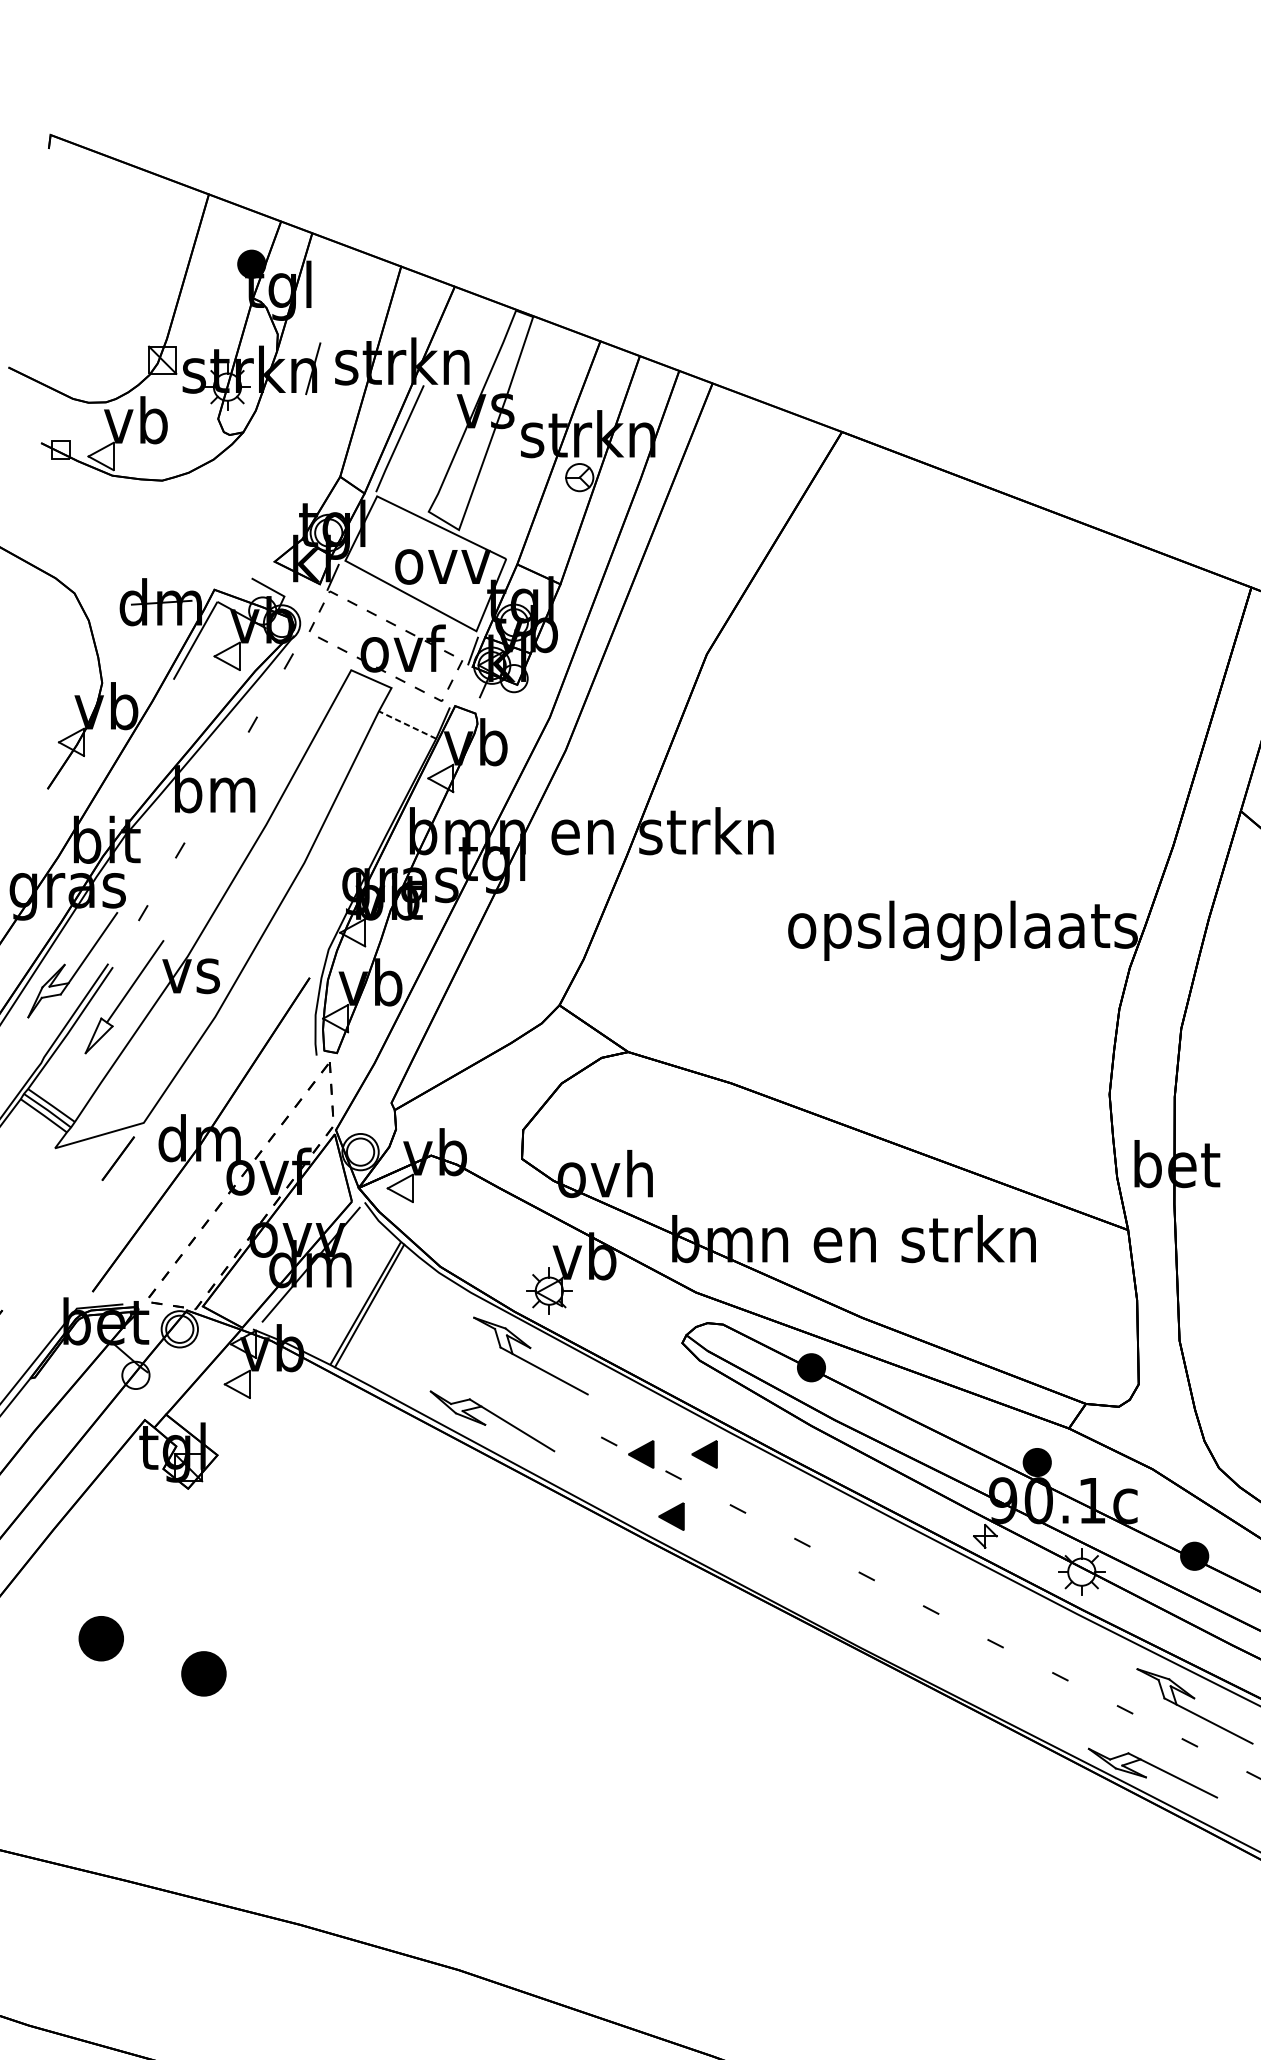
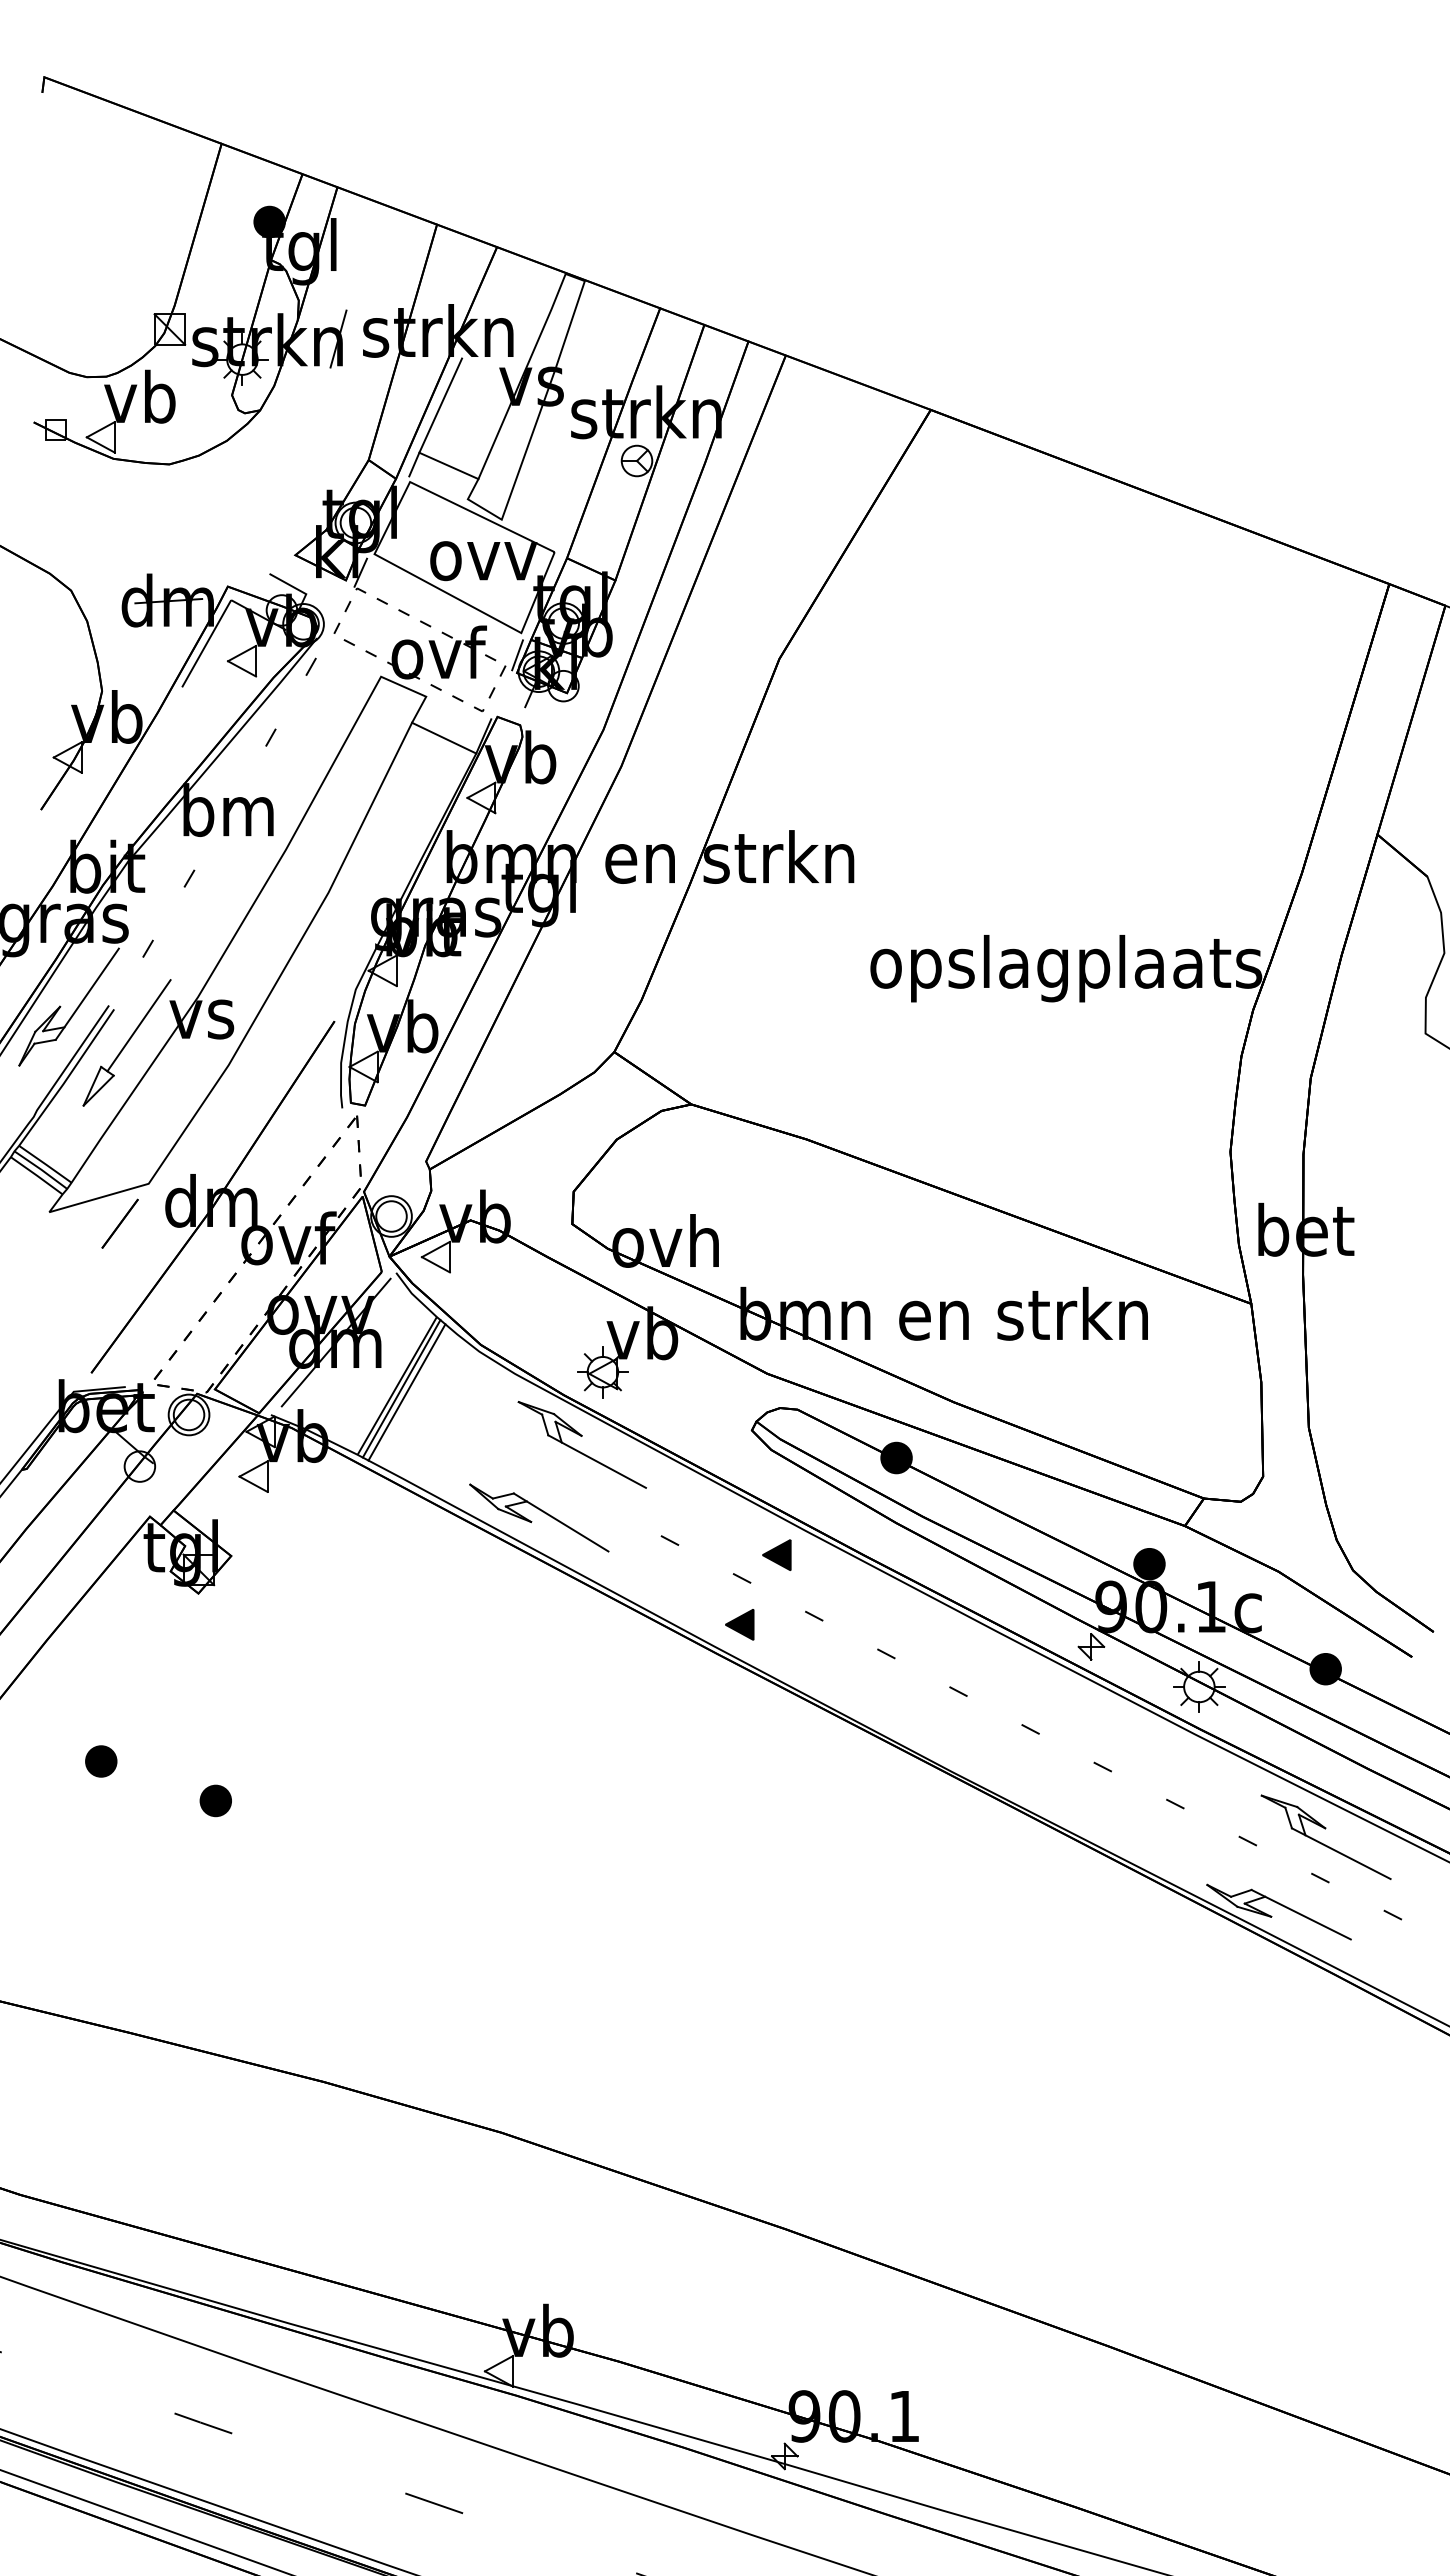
line: (411, 481) -> (448, 465), added
line: (407, 725) -> (444, 738), dashed -> solid
line: (373, 1309) -> (406, 1392), added
part: (640, 1453) -> (705, 1554), removed
part: (101, 1638) -> (101, 1761), size x0.62
part: (203, 1673) -> (215, 1800), size x0.62

